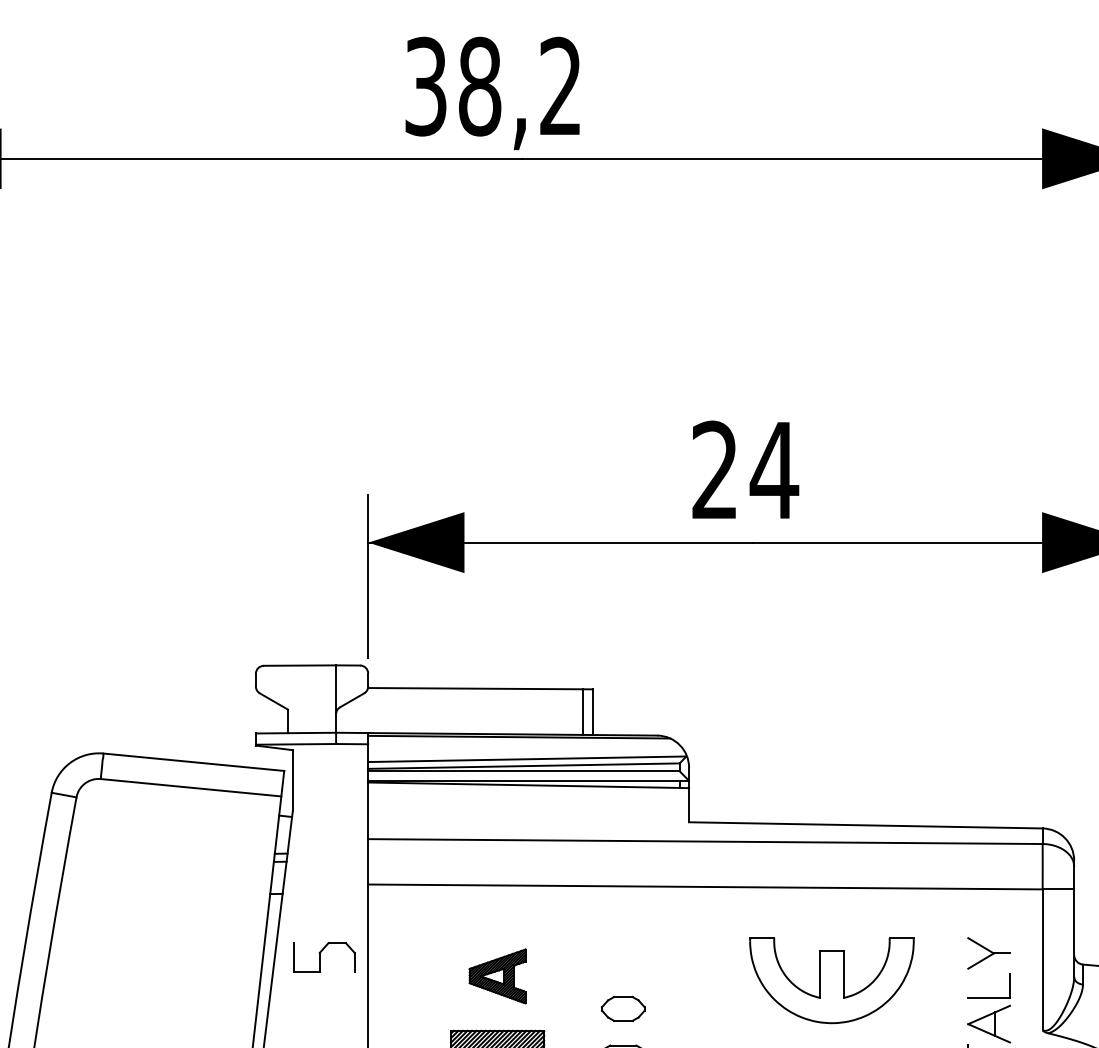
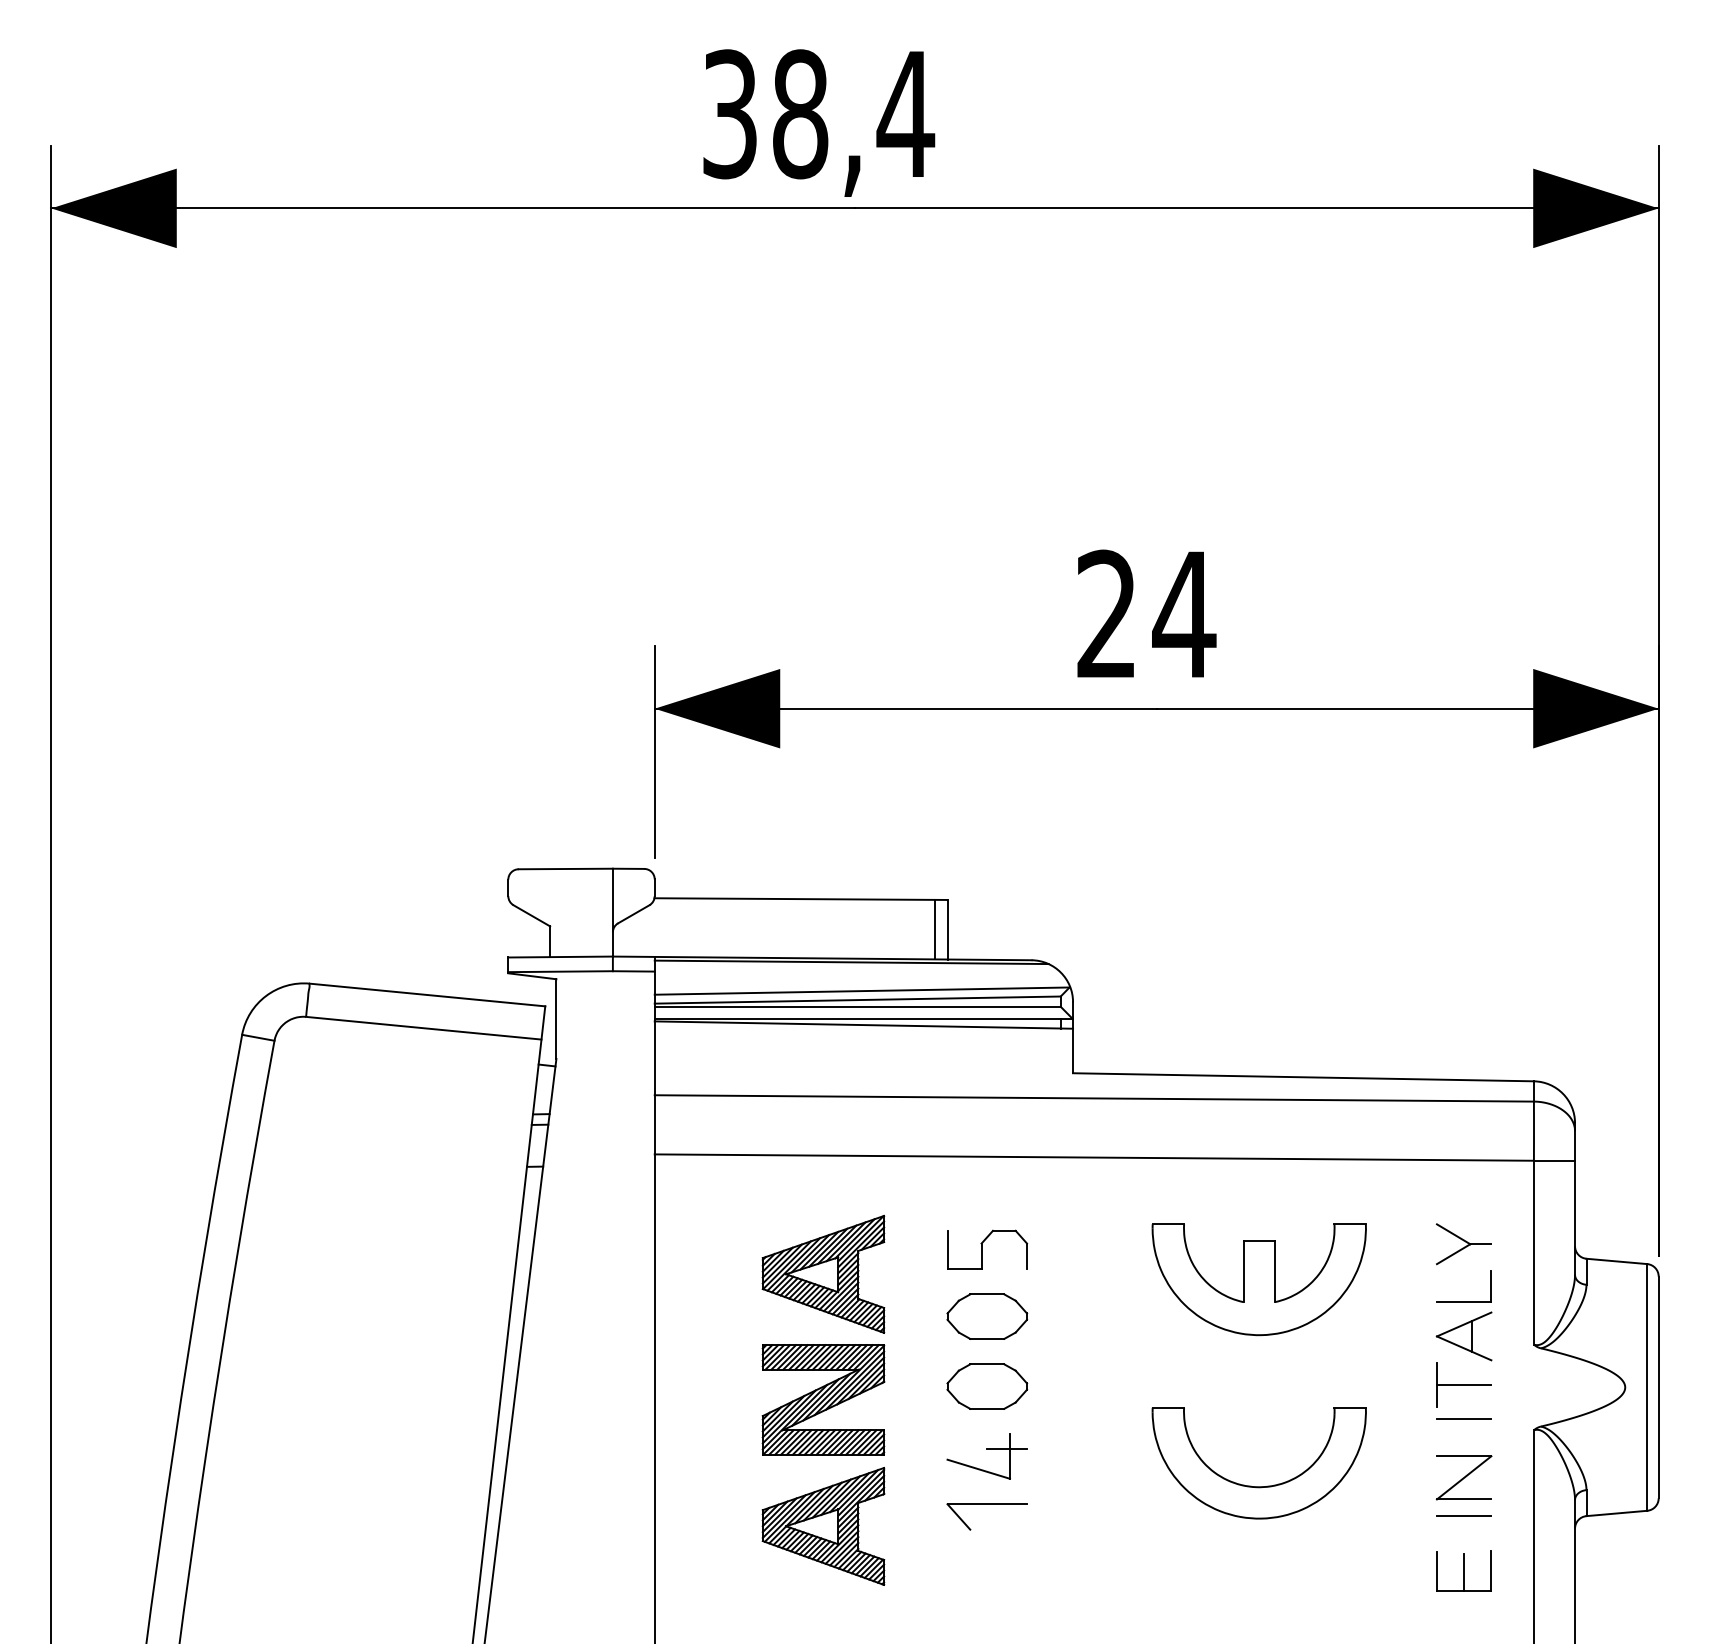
text: (560, 85) -> (905, 112), 38,2 -> 38,4
part: (324, 957) -> (987, 1249), moved
part: (497, 975) -> (823, 1273), size x1.67
part: (623, 1008) -> (987, 1316), size x1.43

